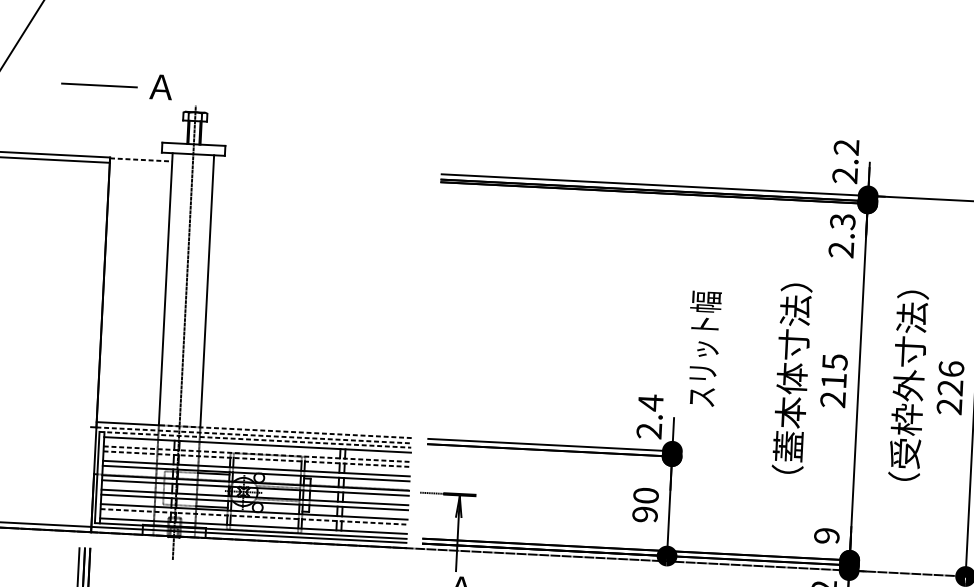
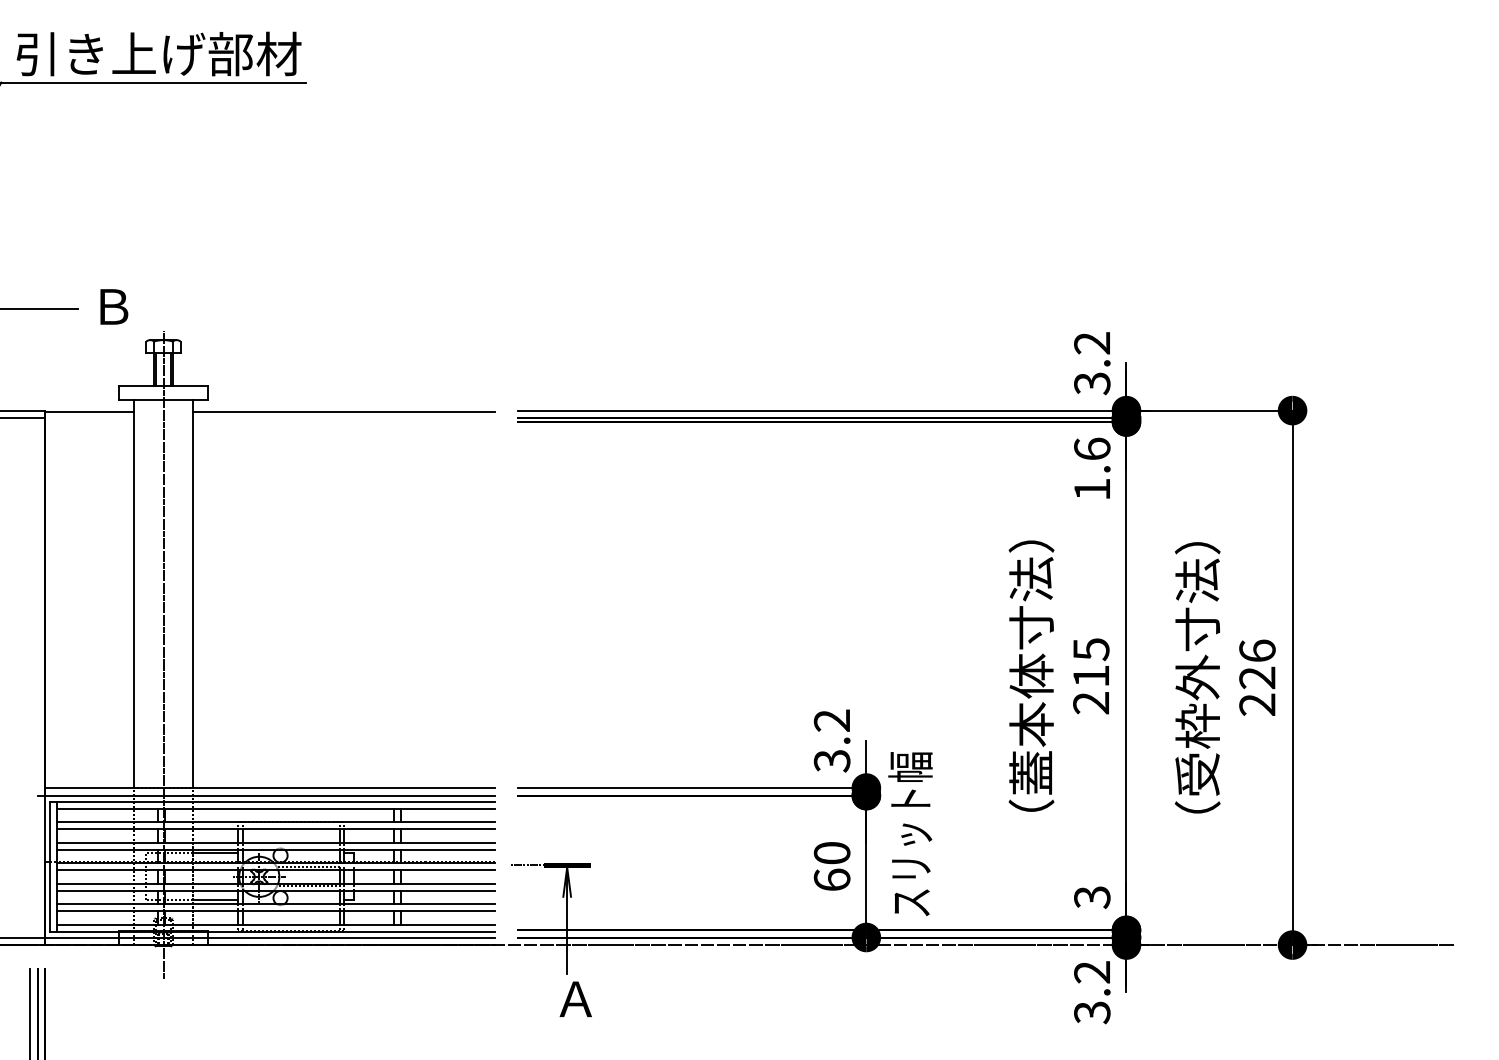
text: (160, 86) -> (112, 306), Ａ -> Ｂ
line: (141, 159) -> (90, 411), dashed -> solid
line: (319, 168) -> (343, 411), added
text: (845, 175) -> (1092, 383), 2.2 -> 3.2
text: (842, 235) -> (1092, 468), 2.3 -> 1.6
text: (703, 349) -> (910, 834), moved
text: (649, 416) -> (831, 740), 2.4 -> 3.2
line: (284, 431) -> (313, 788), dashed -> solid
line: (253, 435) -> (269, 795), dashed -> solid
line: (255, 439) -> (272, 801), dashed -> solid
line: (256, 454) -> (275, 822), dashed -> solid
line: (256, 459) -> (275, 829), dashed -> solid
text: (644, 514) -> (831, 879), 90 -> 60
line: (253, 516) -> (275, 911), dashed -> solid
text: (827, 536) -> (1092, 897), 9 -> 3

